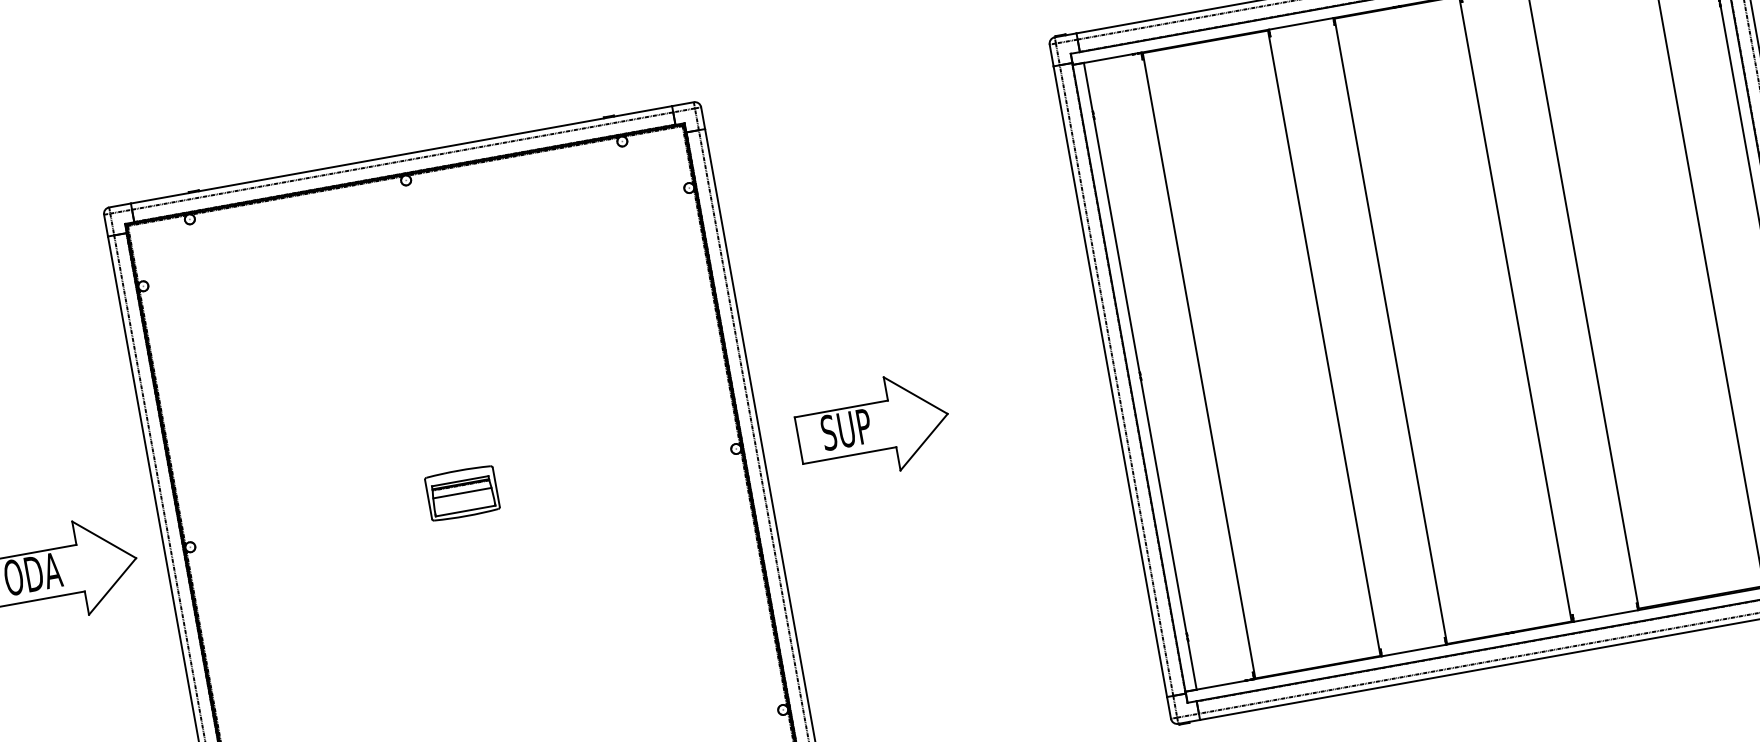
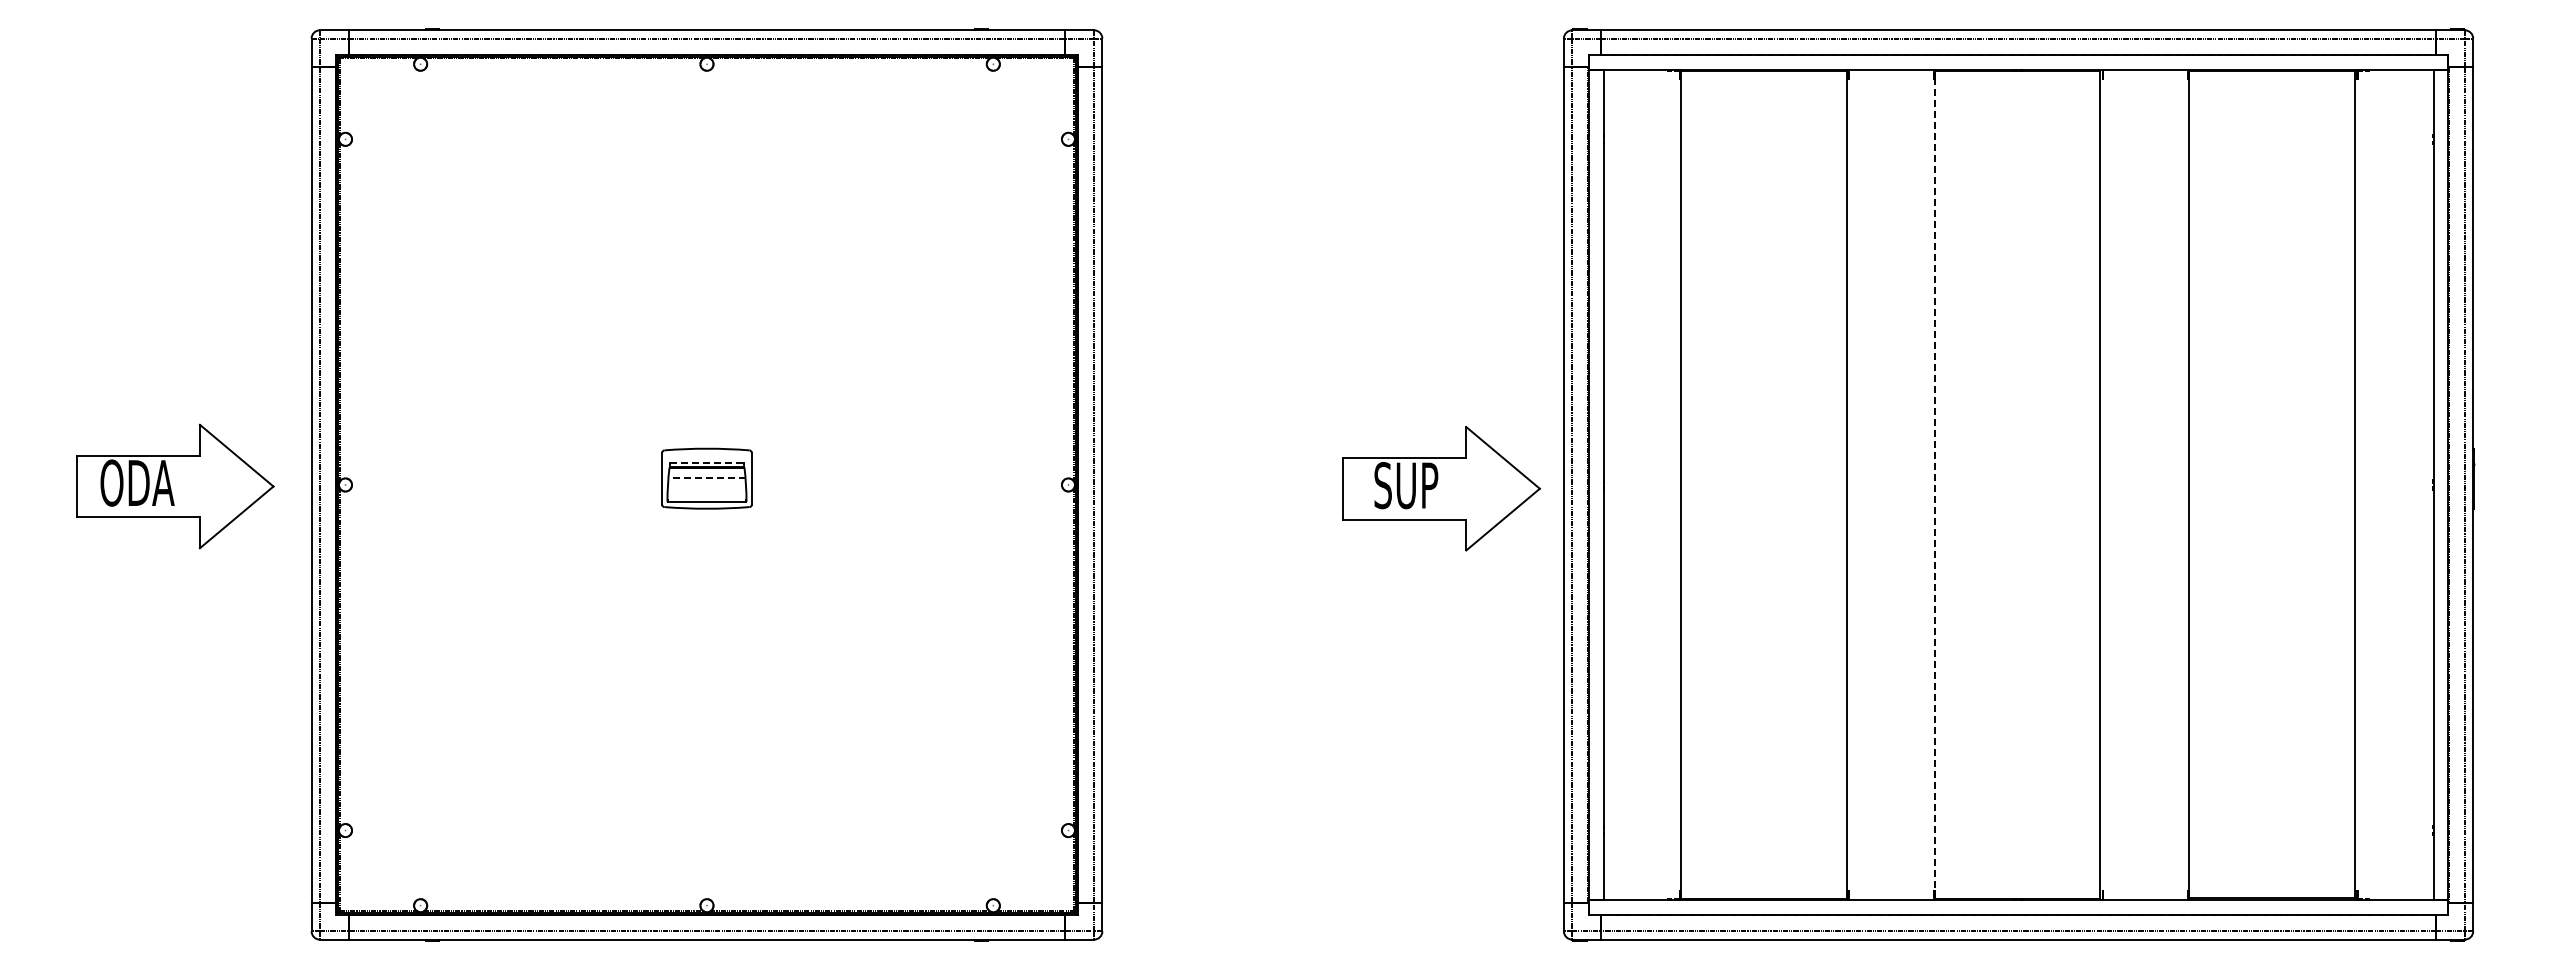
line: (1390, 330) -> (1935, 484), solid -> dashed
part: (873, 427) -> (1441, 488), moved
line: (460, 481) -> (707, 462), solid -> dashed
line: (462, 493) -> (707, 478), solid -> dashed

